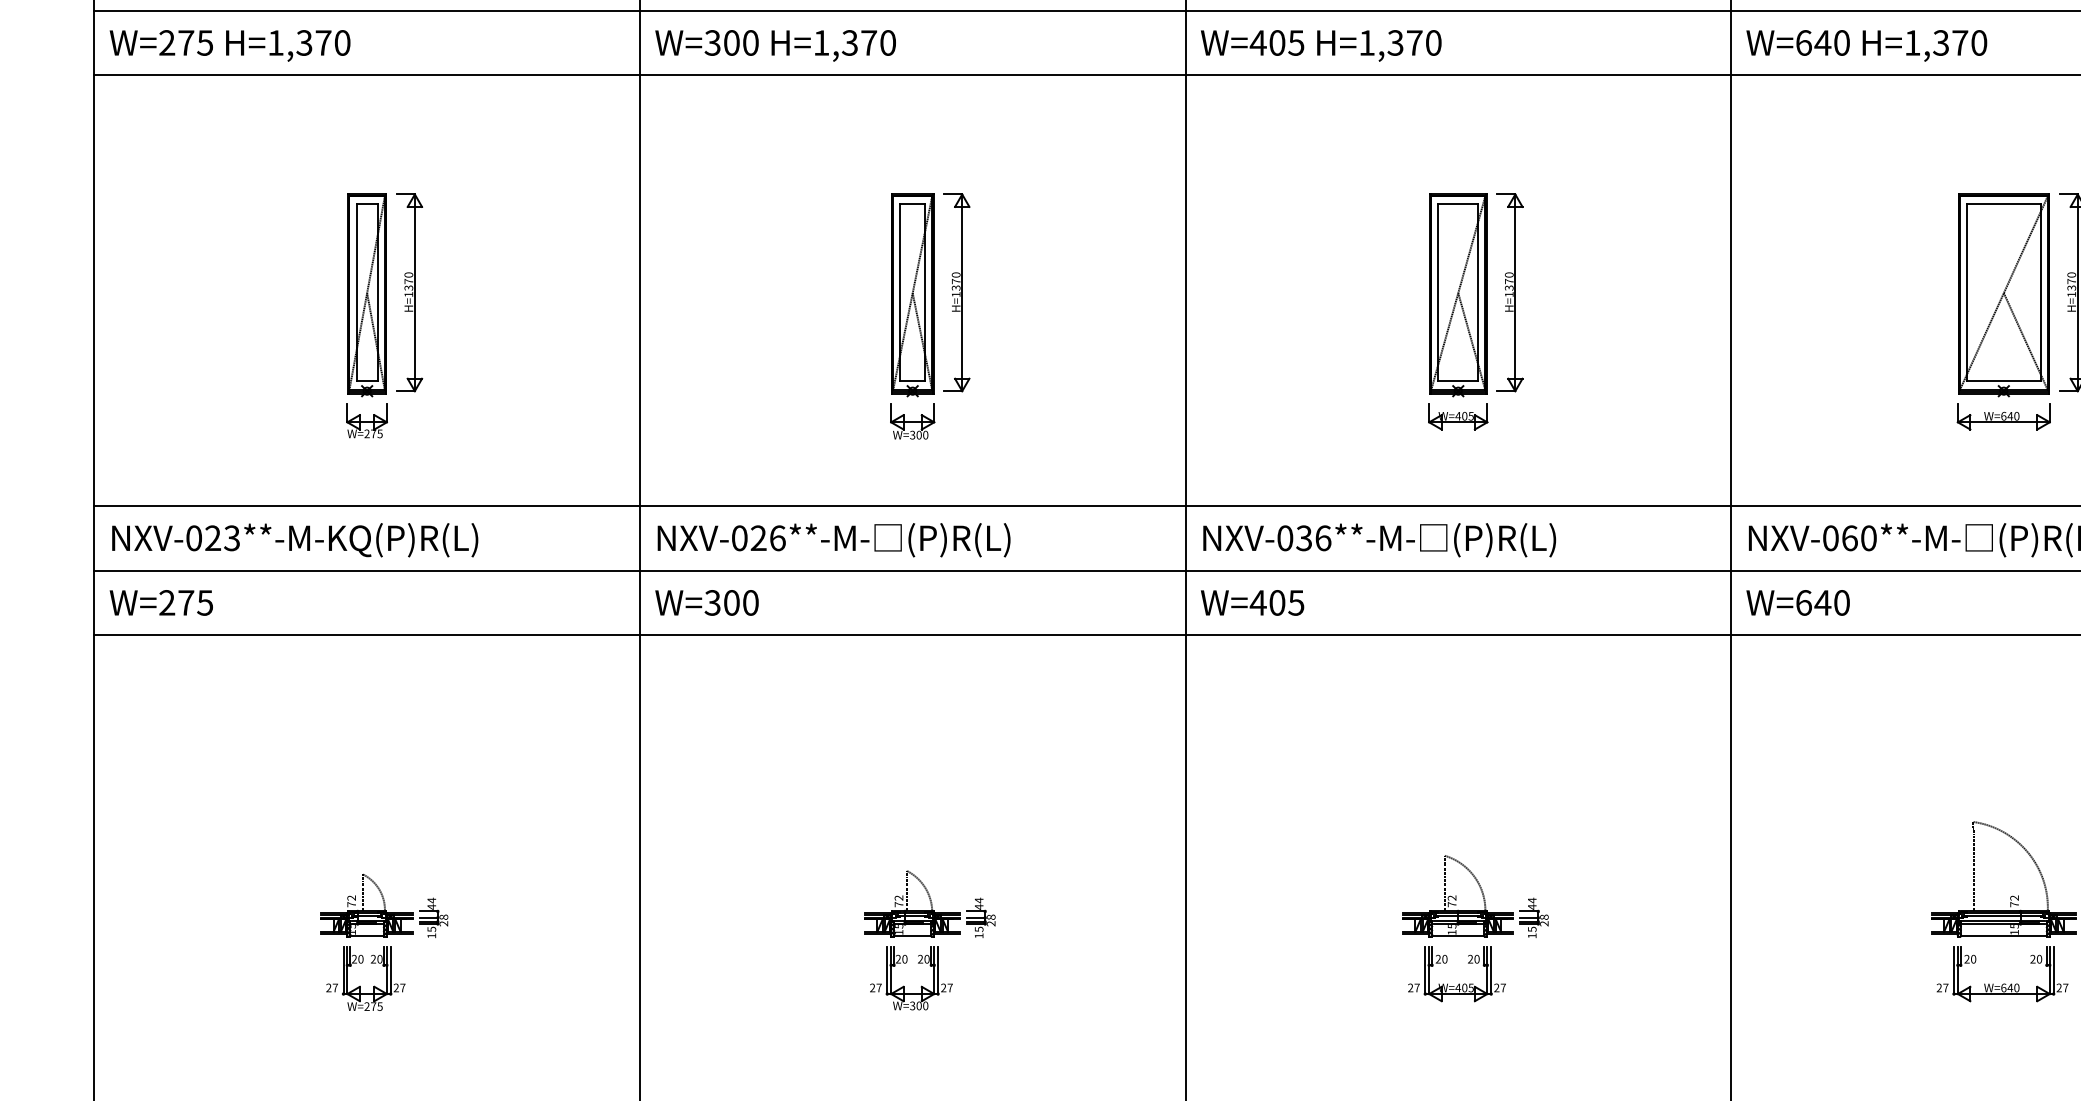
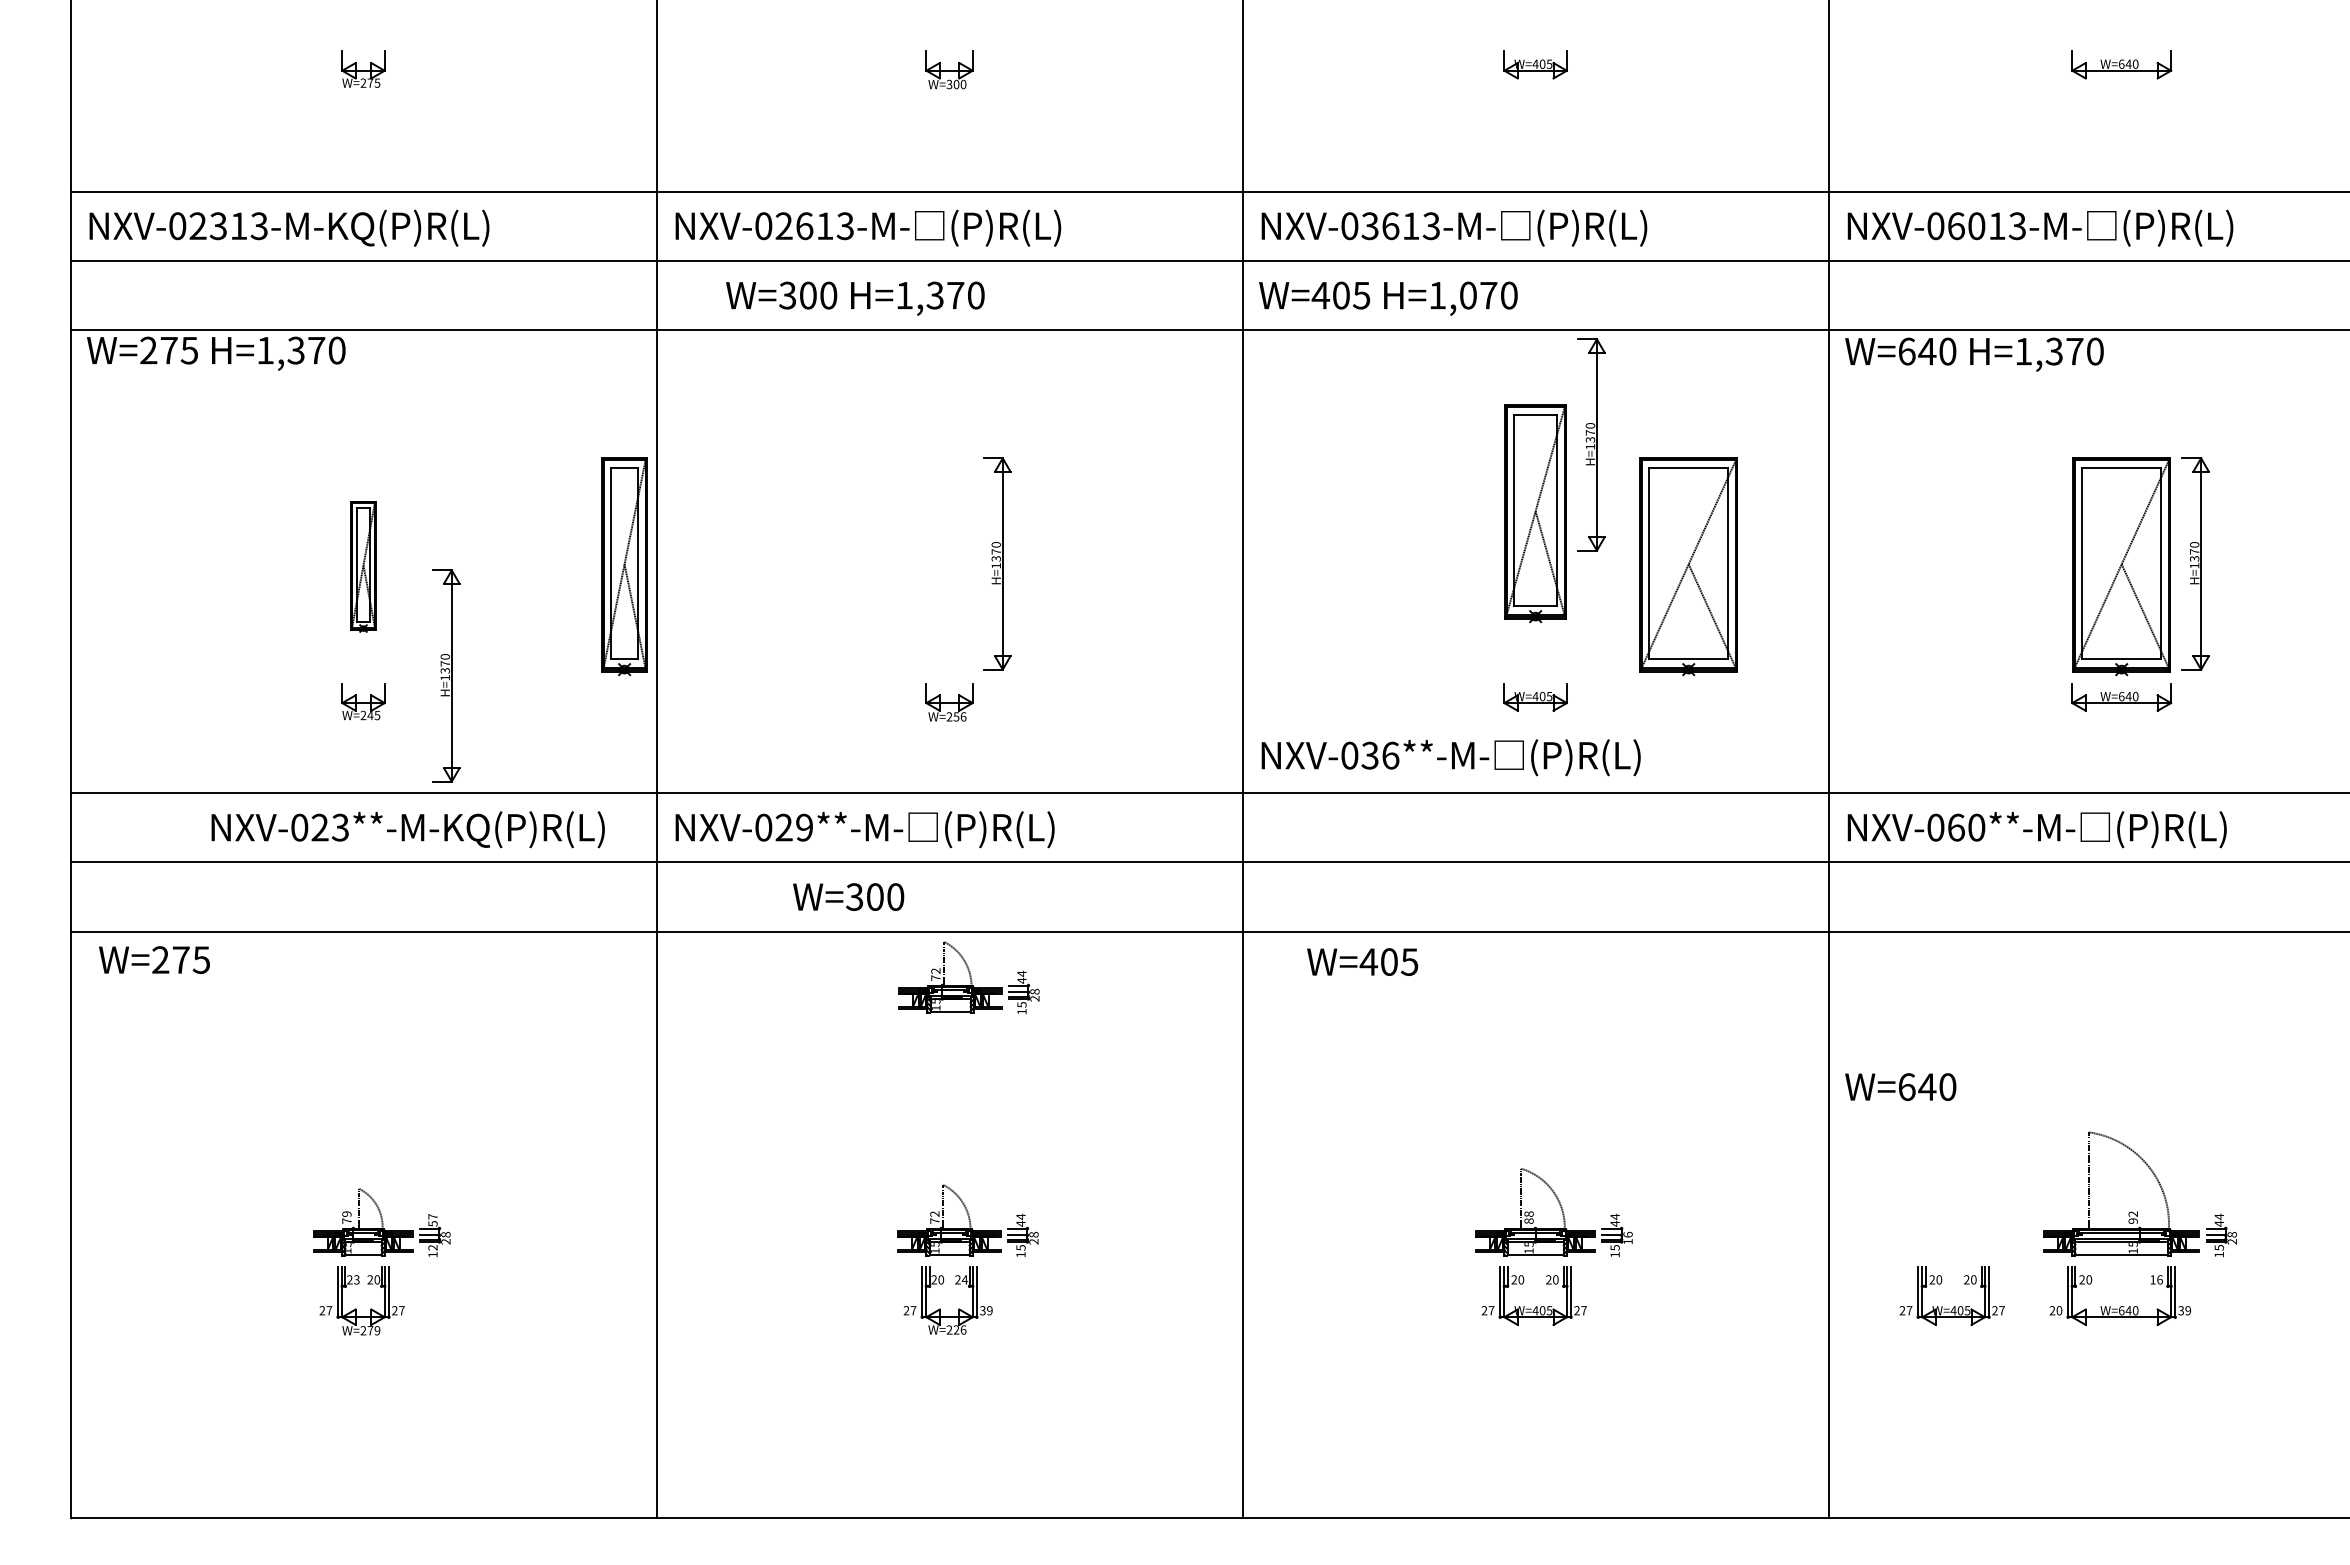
text: (1394, 42) -> (1467, 295), H=1,370 -> H=1,070
text: (230, 45) -> (216, 353), moved
text: (775, 45) -> (855, 298), moved
text: (1866, 45) -> (1974, 354), moved
part: (409, 292) -> (446, 675), moved
part: (1510, 292) -> (1591, 444), moved
part: (367, 295) -> (363, 566), size x0.6
part: (912, 295) -> (624, 566), moved
part: (1458, 295) -> (1535, 513), moved
part: (1600, 295) -> (1688, 566), added
text: (373, 433) -> (370, 715), W=275 -> W=245
text: (919, 434) -> (956, 716), W=300 -> W=256
text: (777, 538) -> (804, 827), NXV-026**-M- -> NXV-029**-M-
text: (294, 540) -> (407, 829), moved
text: (1379, 540) -> (1450, 757), moved
text: (161, 602) -> (154, 959), moved
text: (706, 602) -> (848, 896), moved
text: (1252, 602) -> (1362, 961), moved
text: (1797, 602) -> (1900, 1086), moved
part: (930, 677) -> (968, 977), added
text: (351, 897) -> (346, 1213), 72 -> 79
text: (1451, 901) -> (1528, 1217), 72 -> 88
text: (431, 903) -> (432, 1219), 44 -> 57
text: (2013, 903) -> (2132, 1220), 72 -> 92
text: (1543, 919) -> (1627, 1237), 28 -> 16
text: (431, 929) -> (432, 1247), 15 -> 12
text: (360, 958) -> (356, 1279), 20 -> 23
text: (926, 958) -> (964, 1279), 20 -> 24
text: (2036, 958) -> (2156, 1279), 20 -> 16
part: (1848, 984) -> (1954, 1306), added
text: (947, 987) -> (986, 1310), 27 -> 39
text: (1945, 987) -> (2059, 1310), 27 -> 20
text: (2062, 987) -> (2184, 1310), 27 -> 39
text: (919, 1005) -> (956, 1329), W=300 -> W=226
text: (380, 1006) -> (377, 1330), W=275 -> W=279

